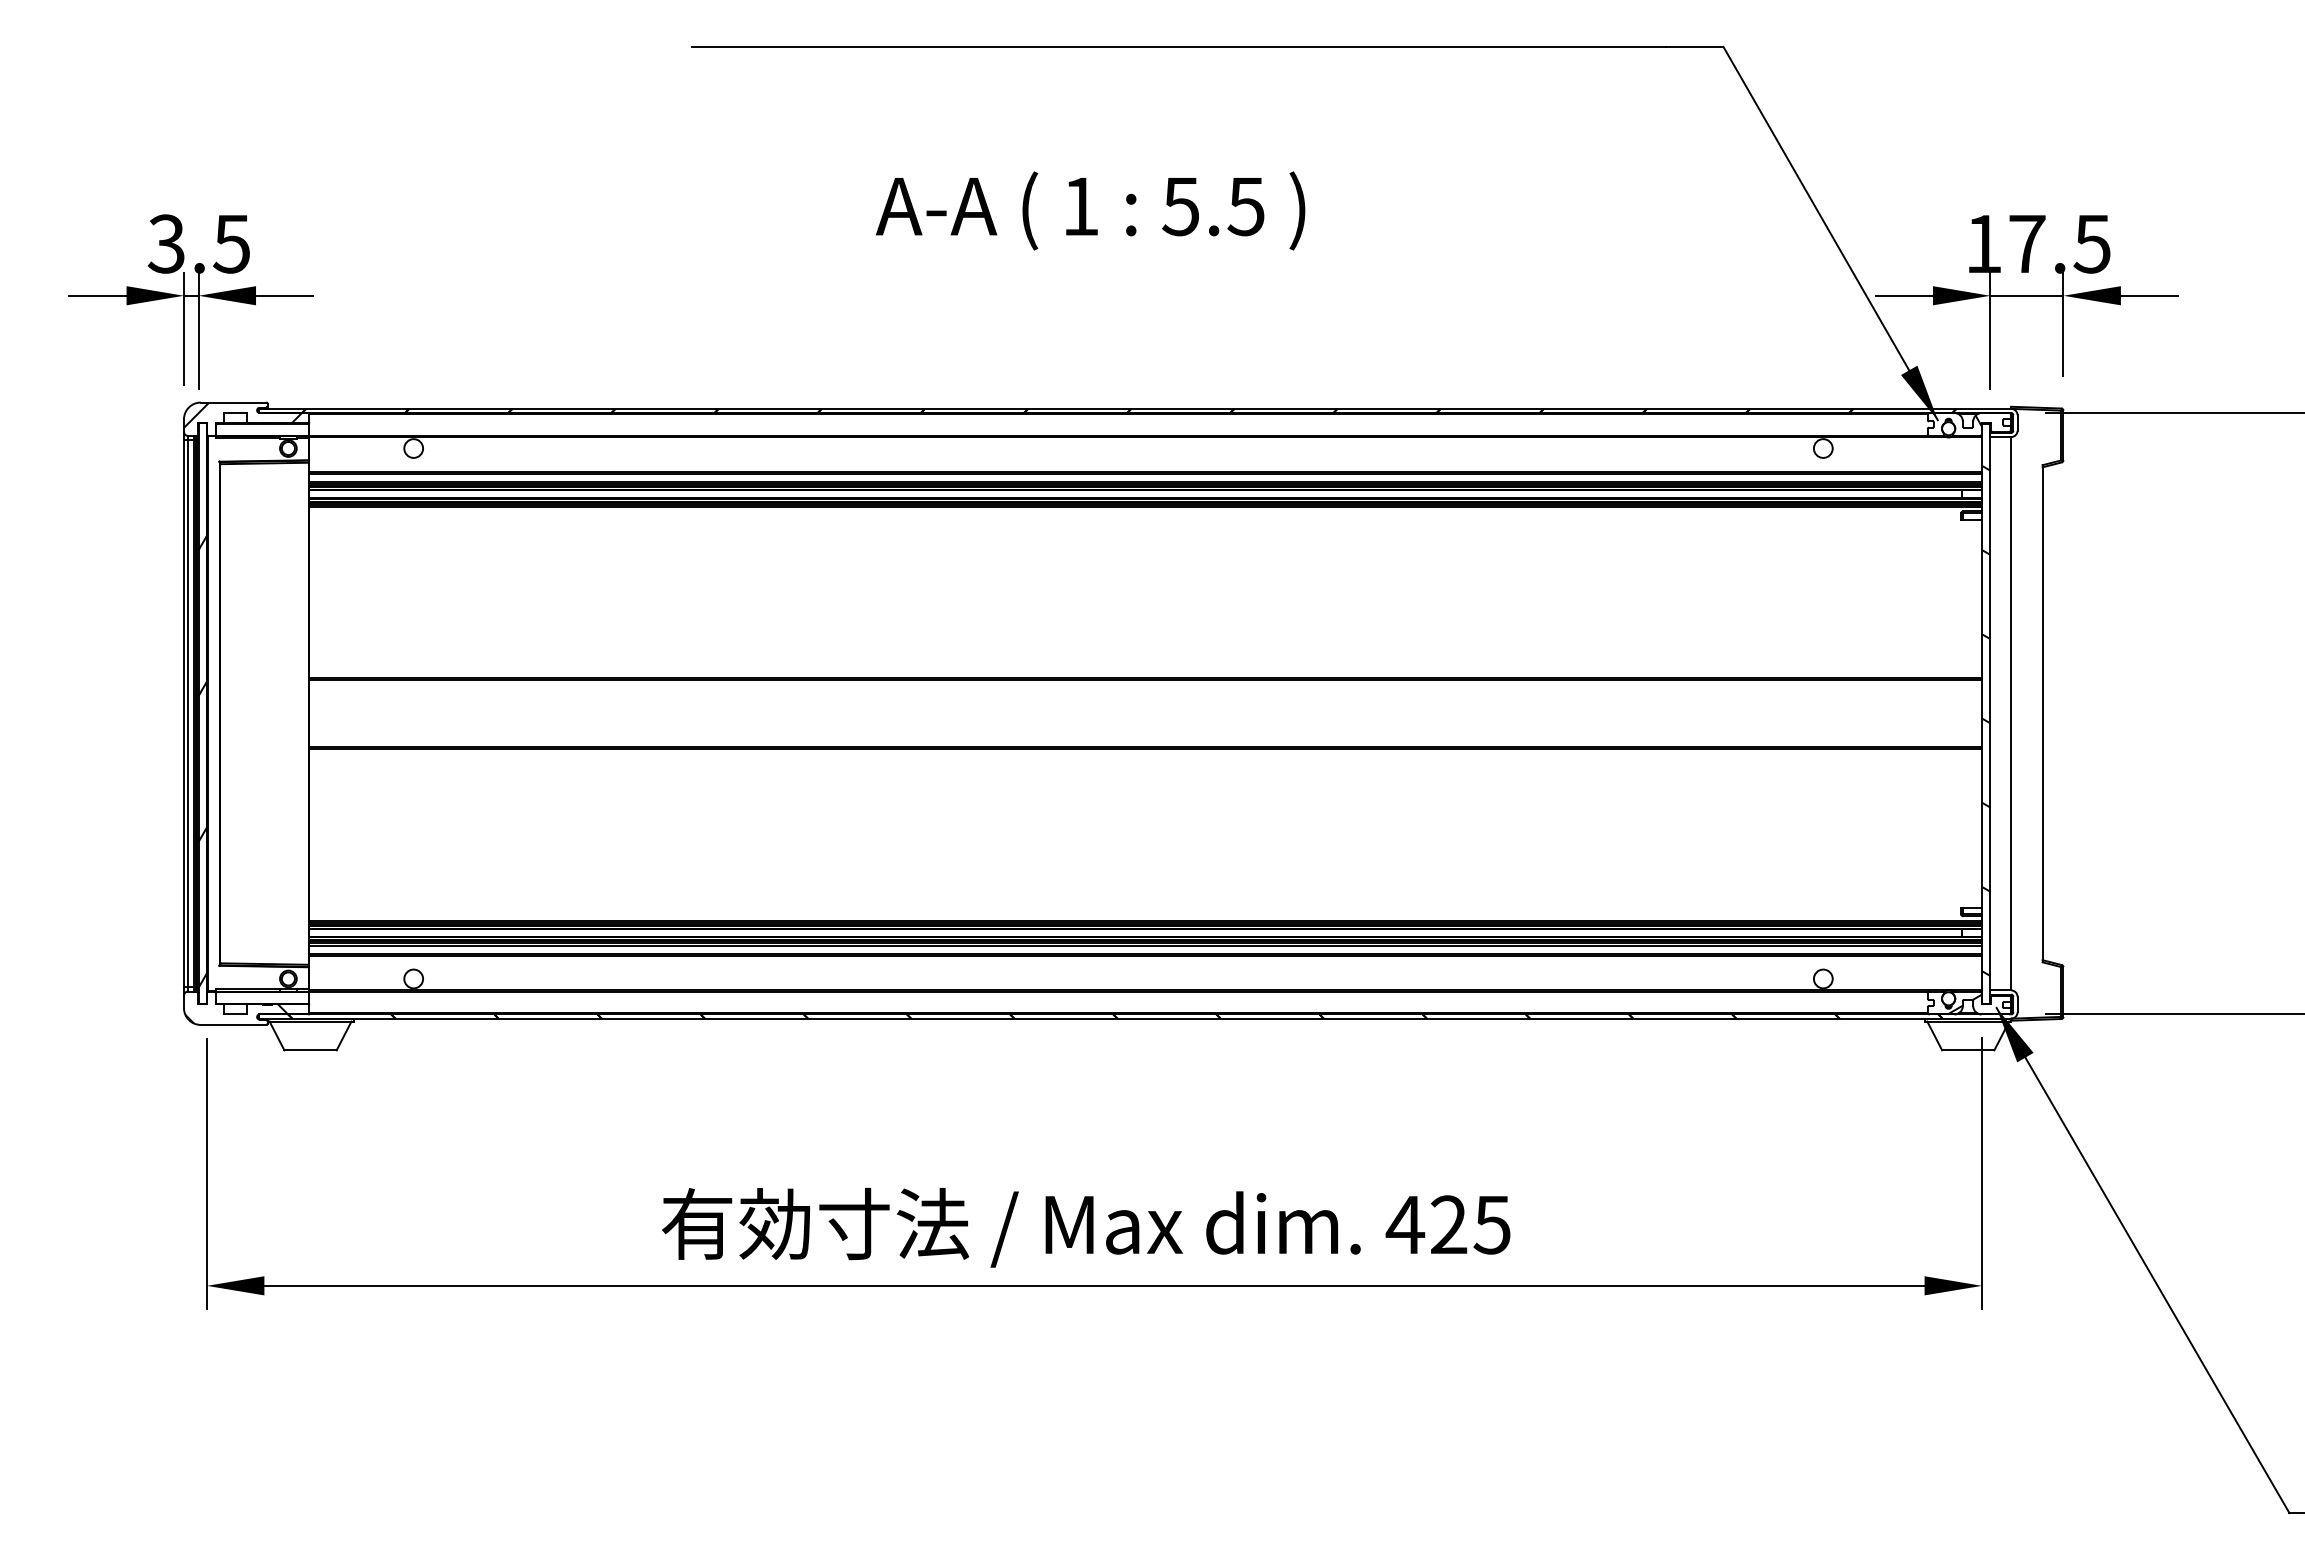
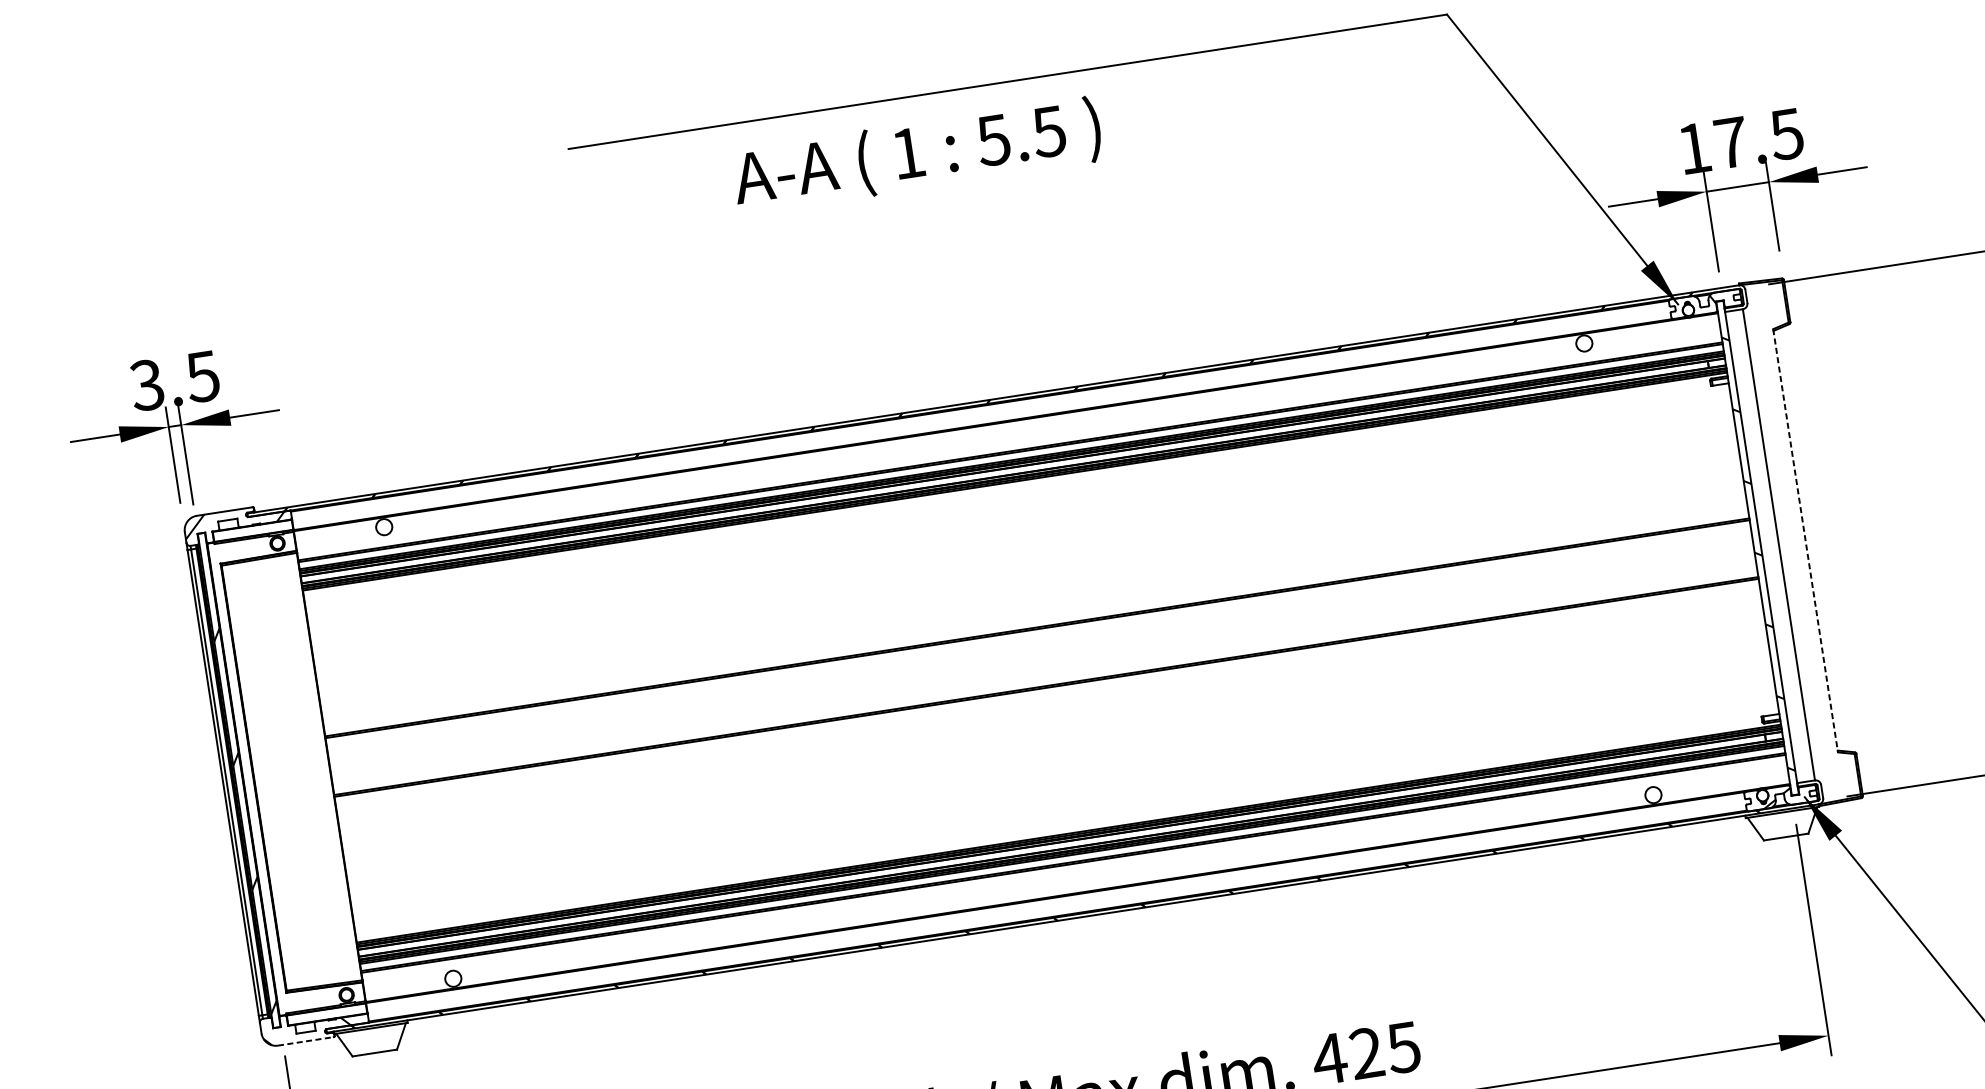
text: (1090, 210) -> (917, 155), moved
line: (2042, 713) -> (1805, 540), solid -> dashed
line: (233, 1024) -> (305, 1041), solid -> dashed

